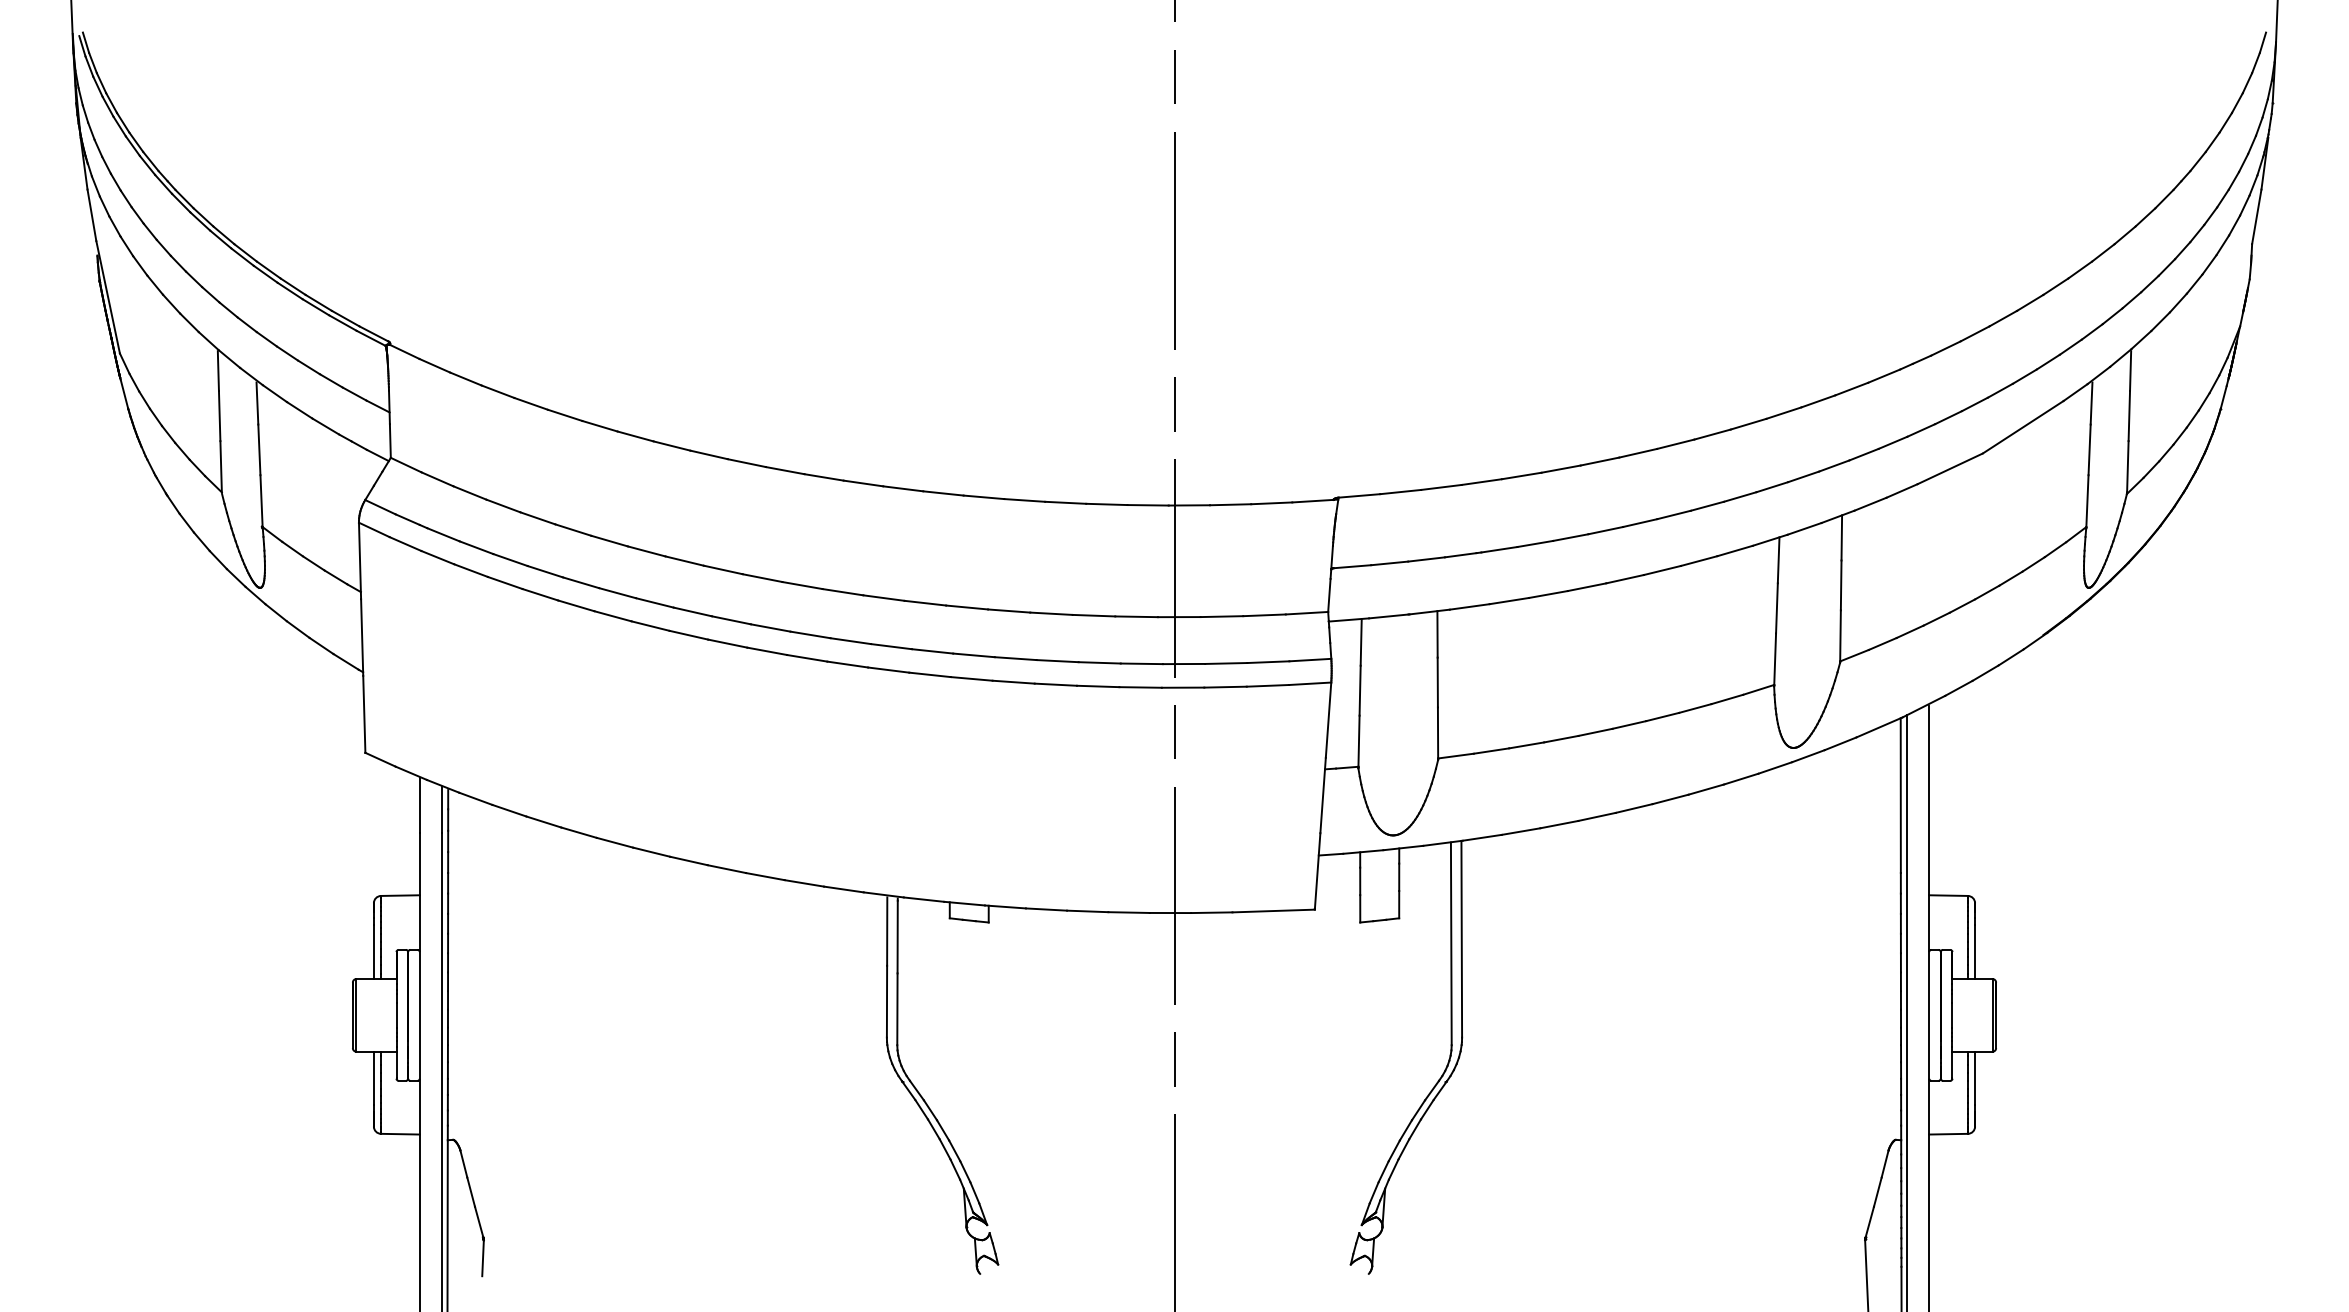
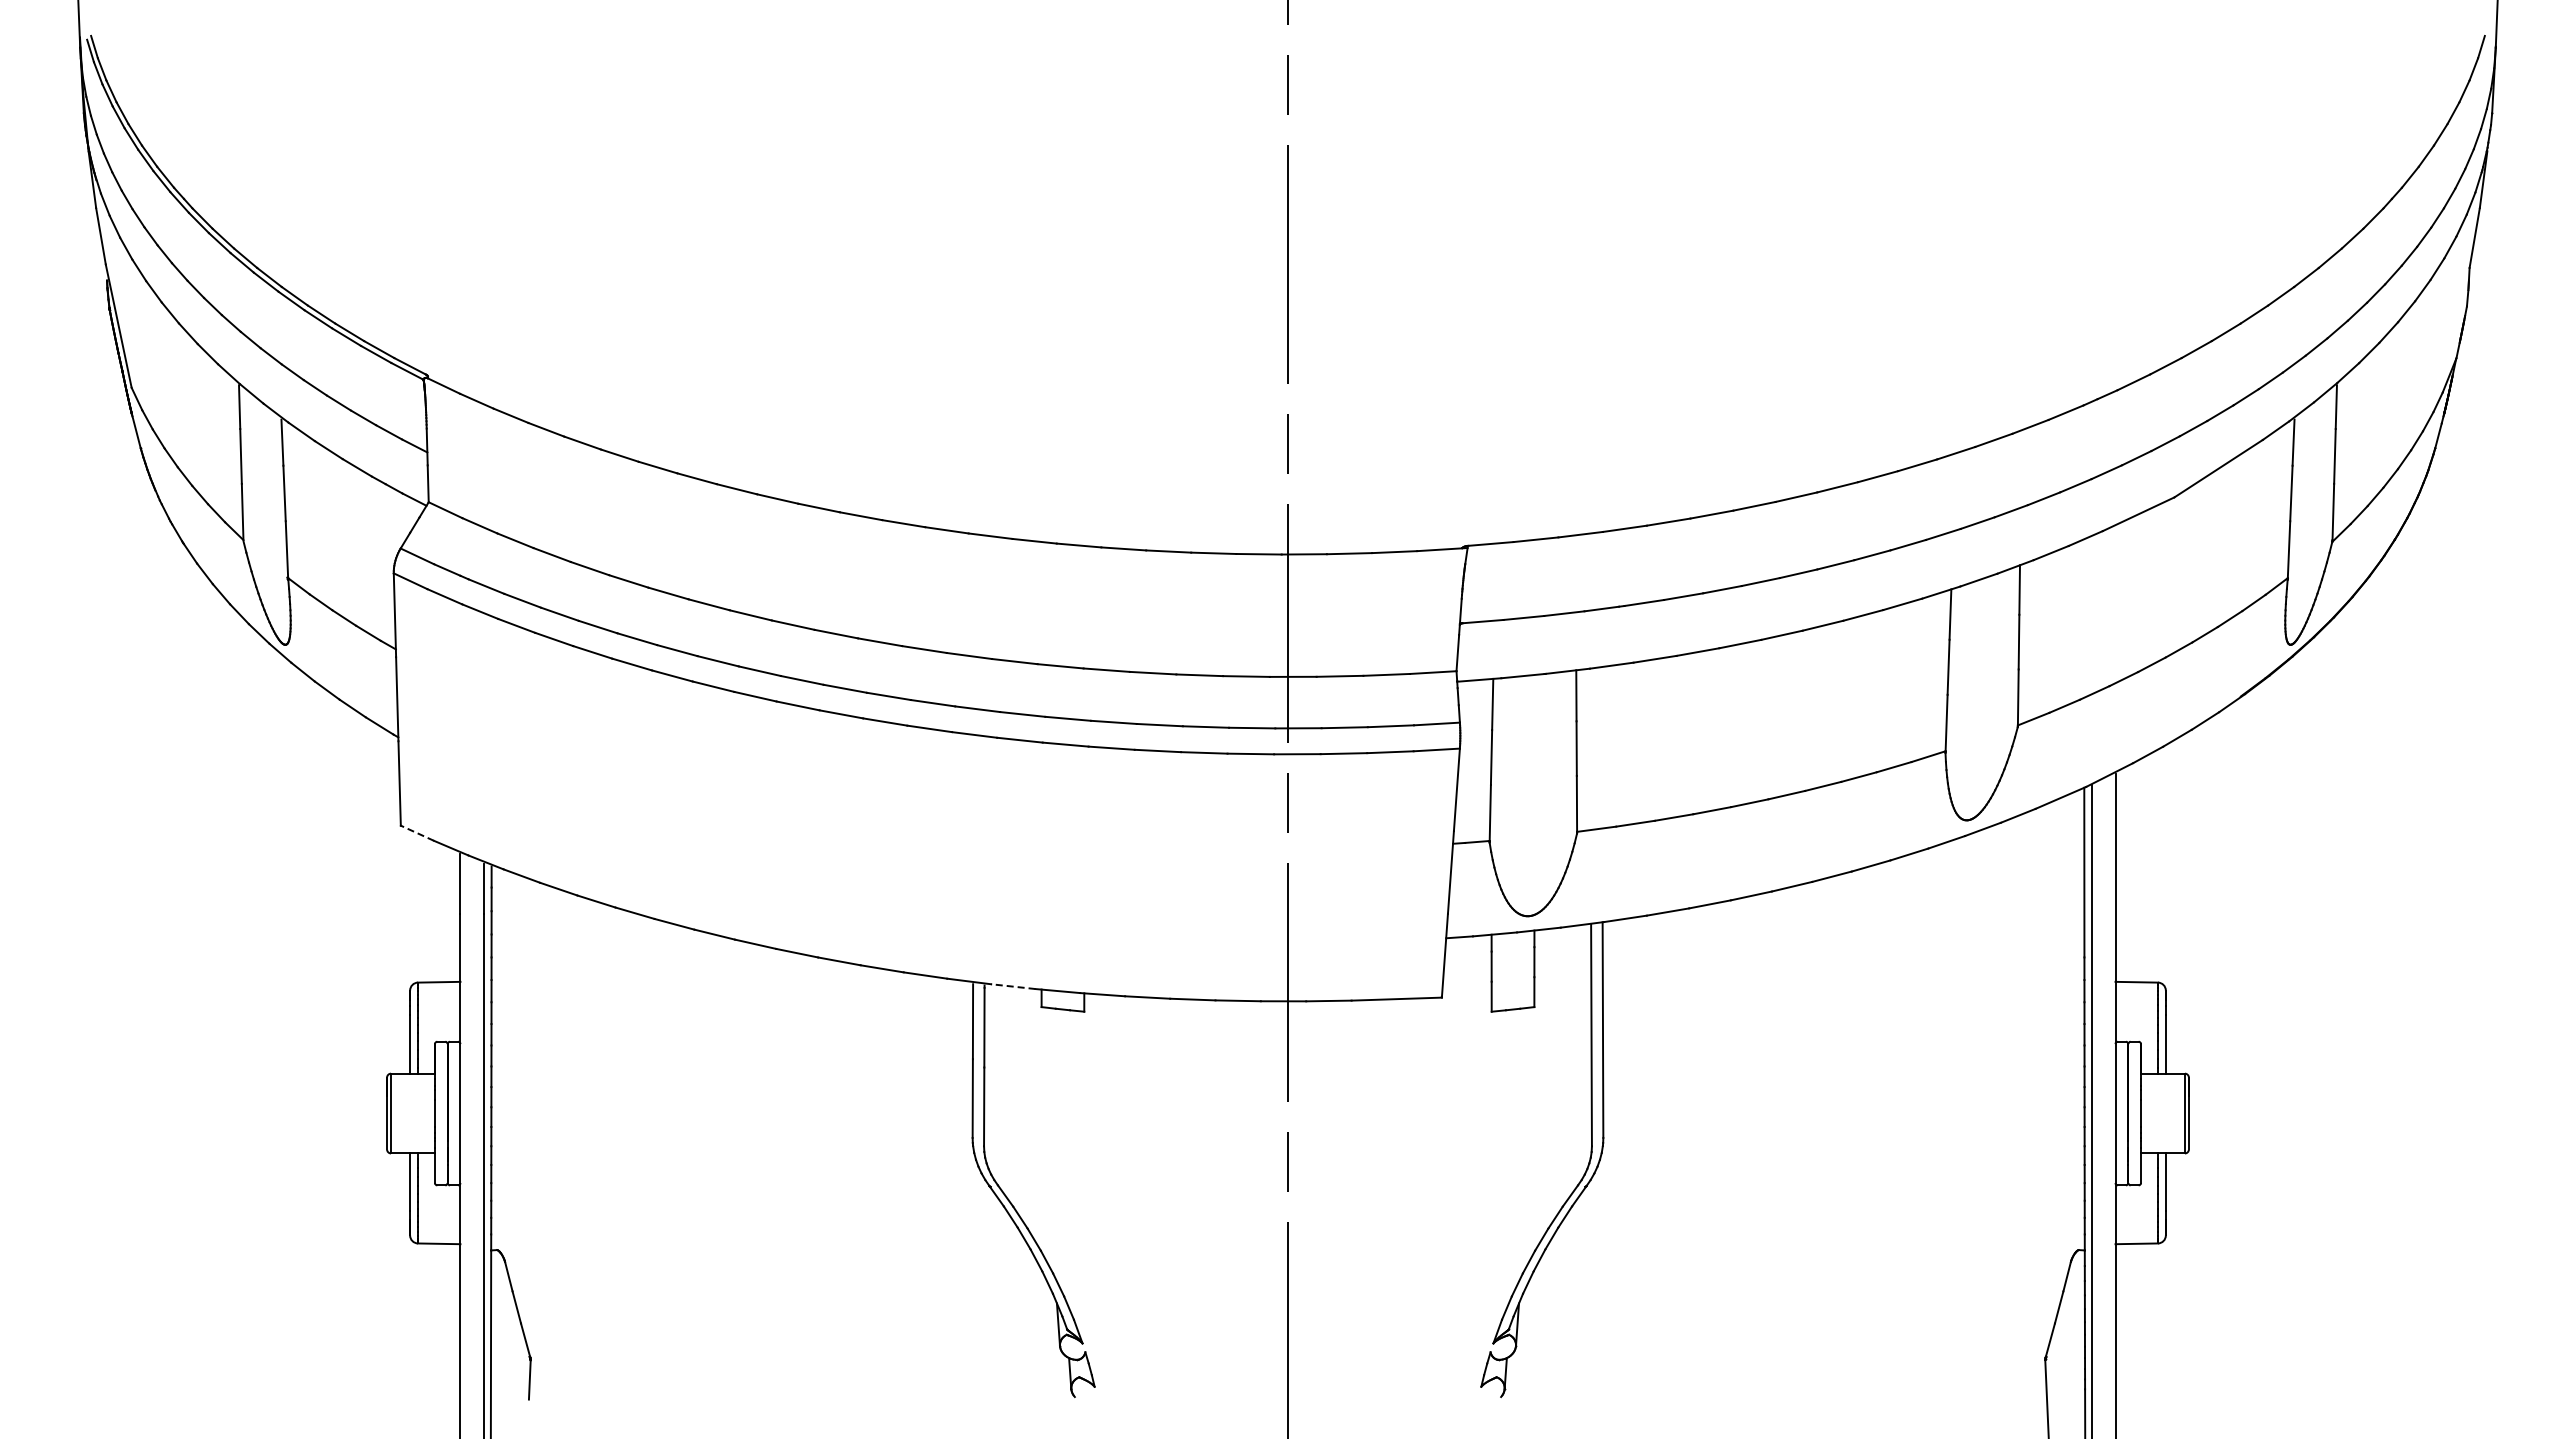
line: (380, 759) -> (417, 833), solid -> dashed
line: (923, 899) -> (1012, 986), solid -> dashed

